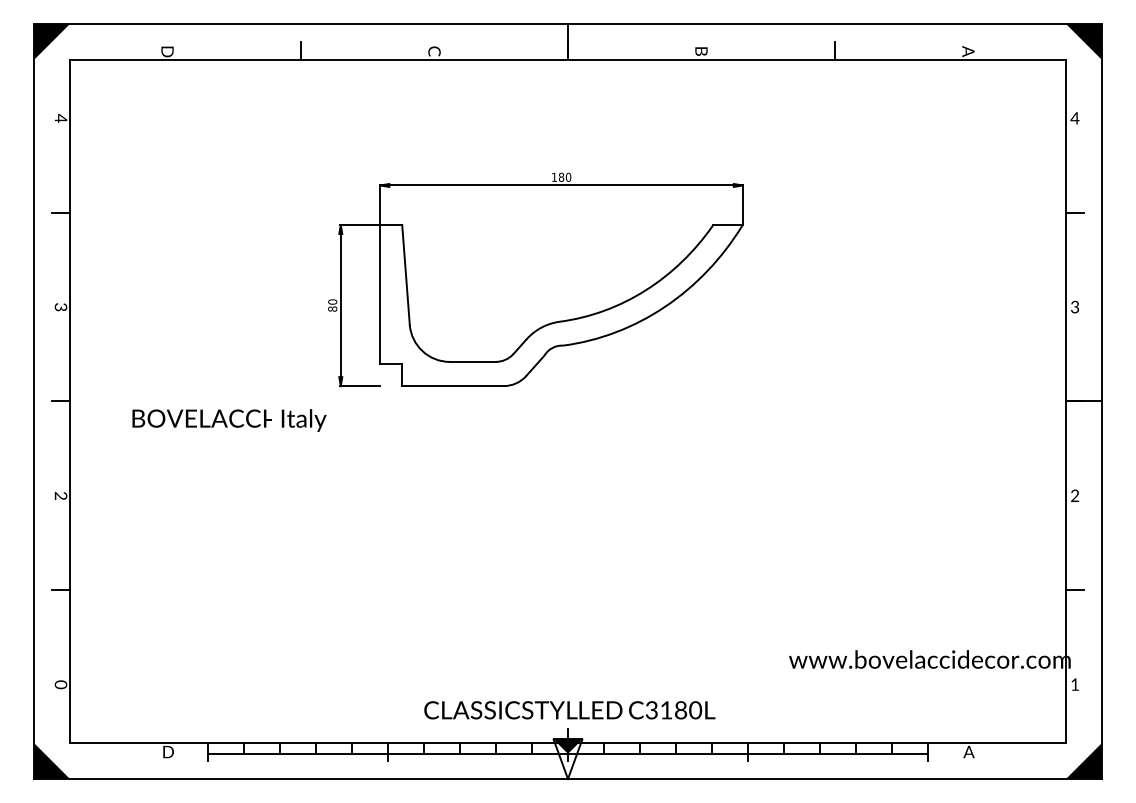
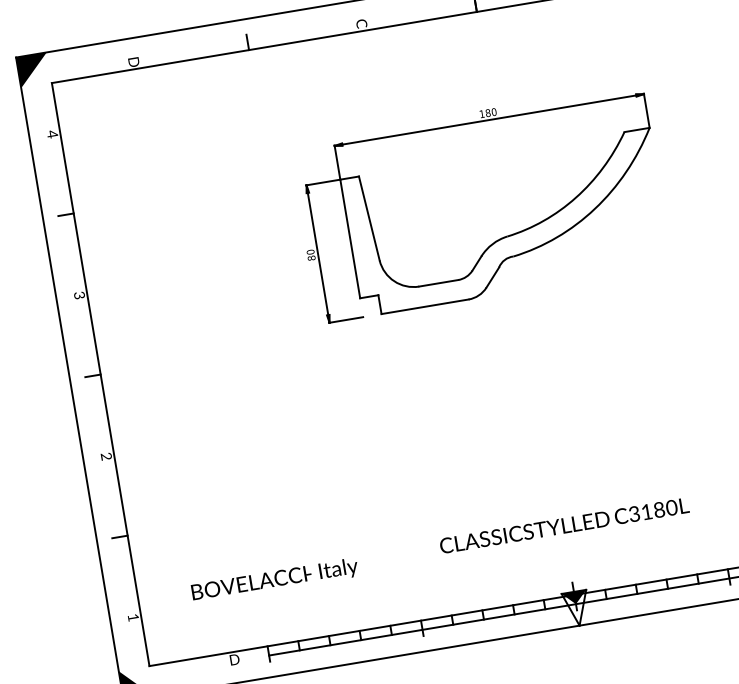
text: (229, 420) -> (275, 580), moved
text: (60, 684) -> (132, 617), 0 -> 1
text: (569, 710) -> (564, 526), moved

